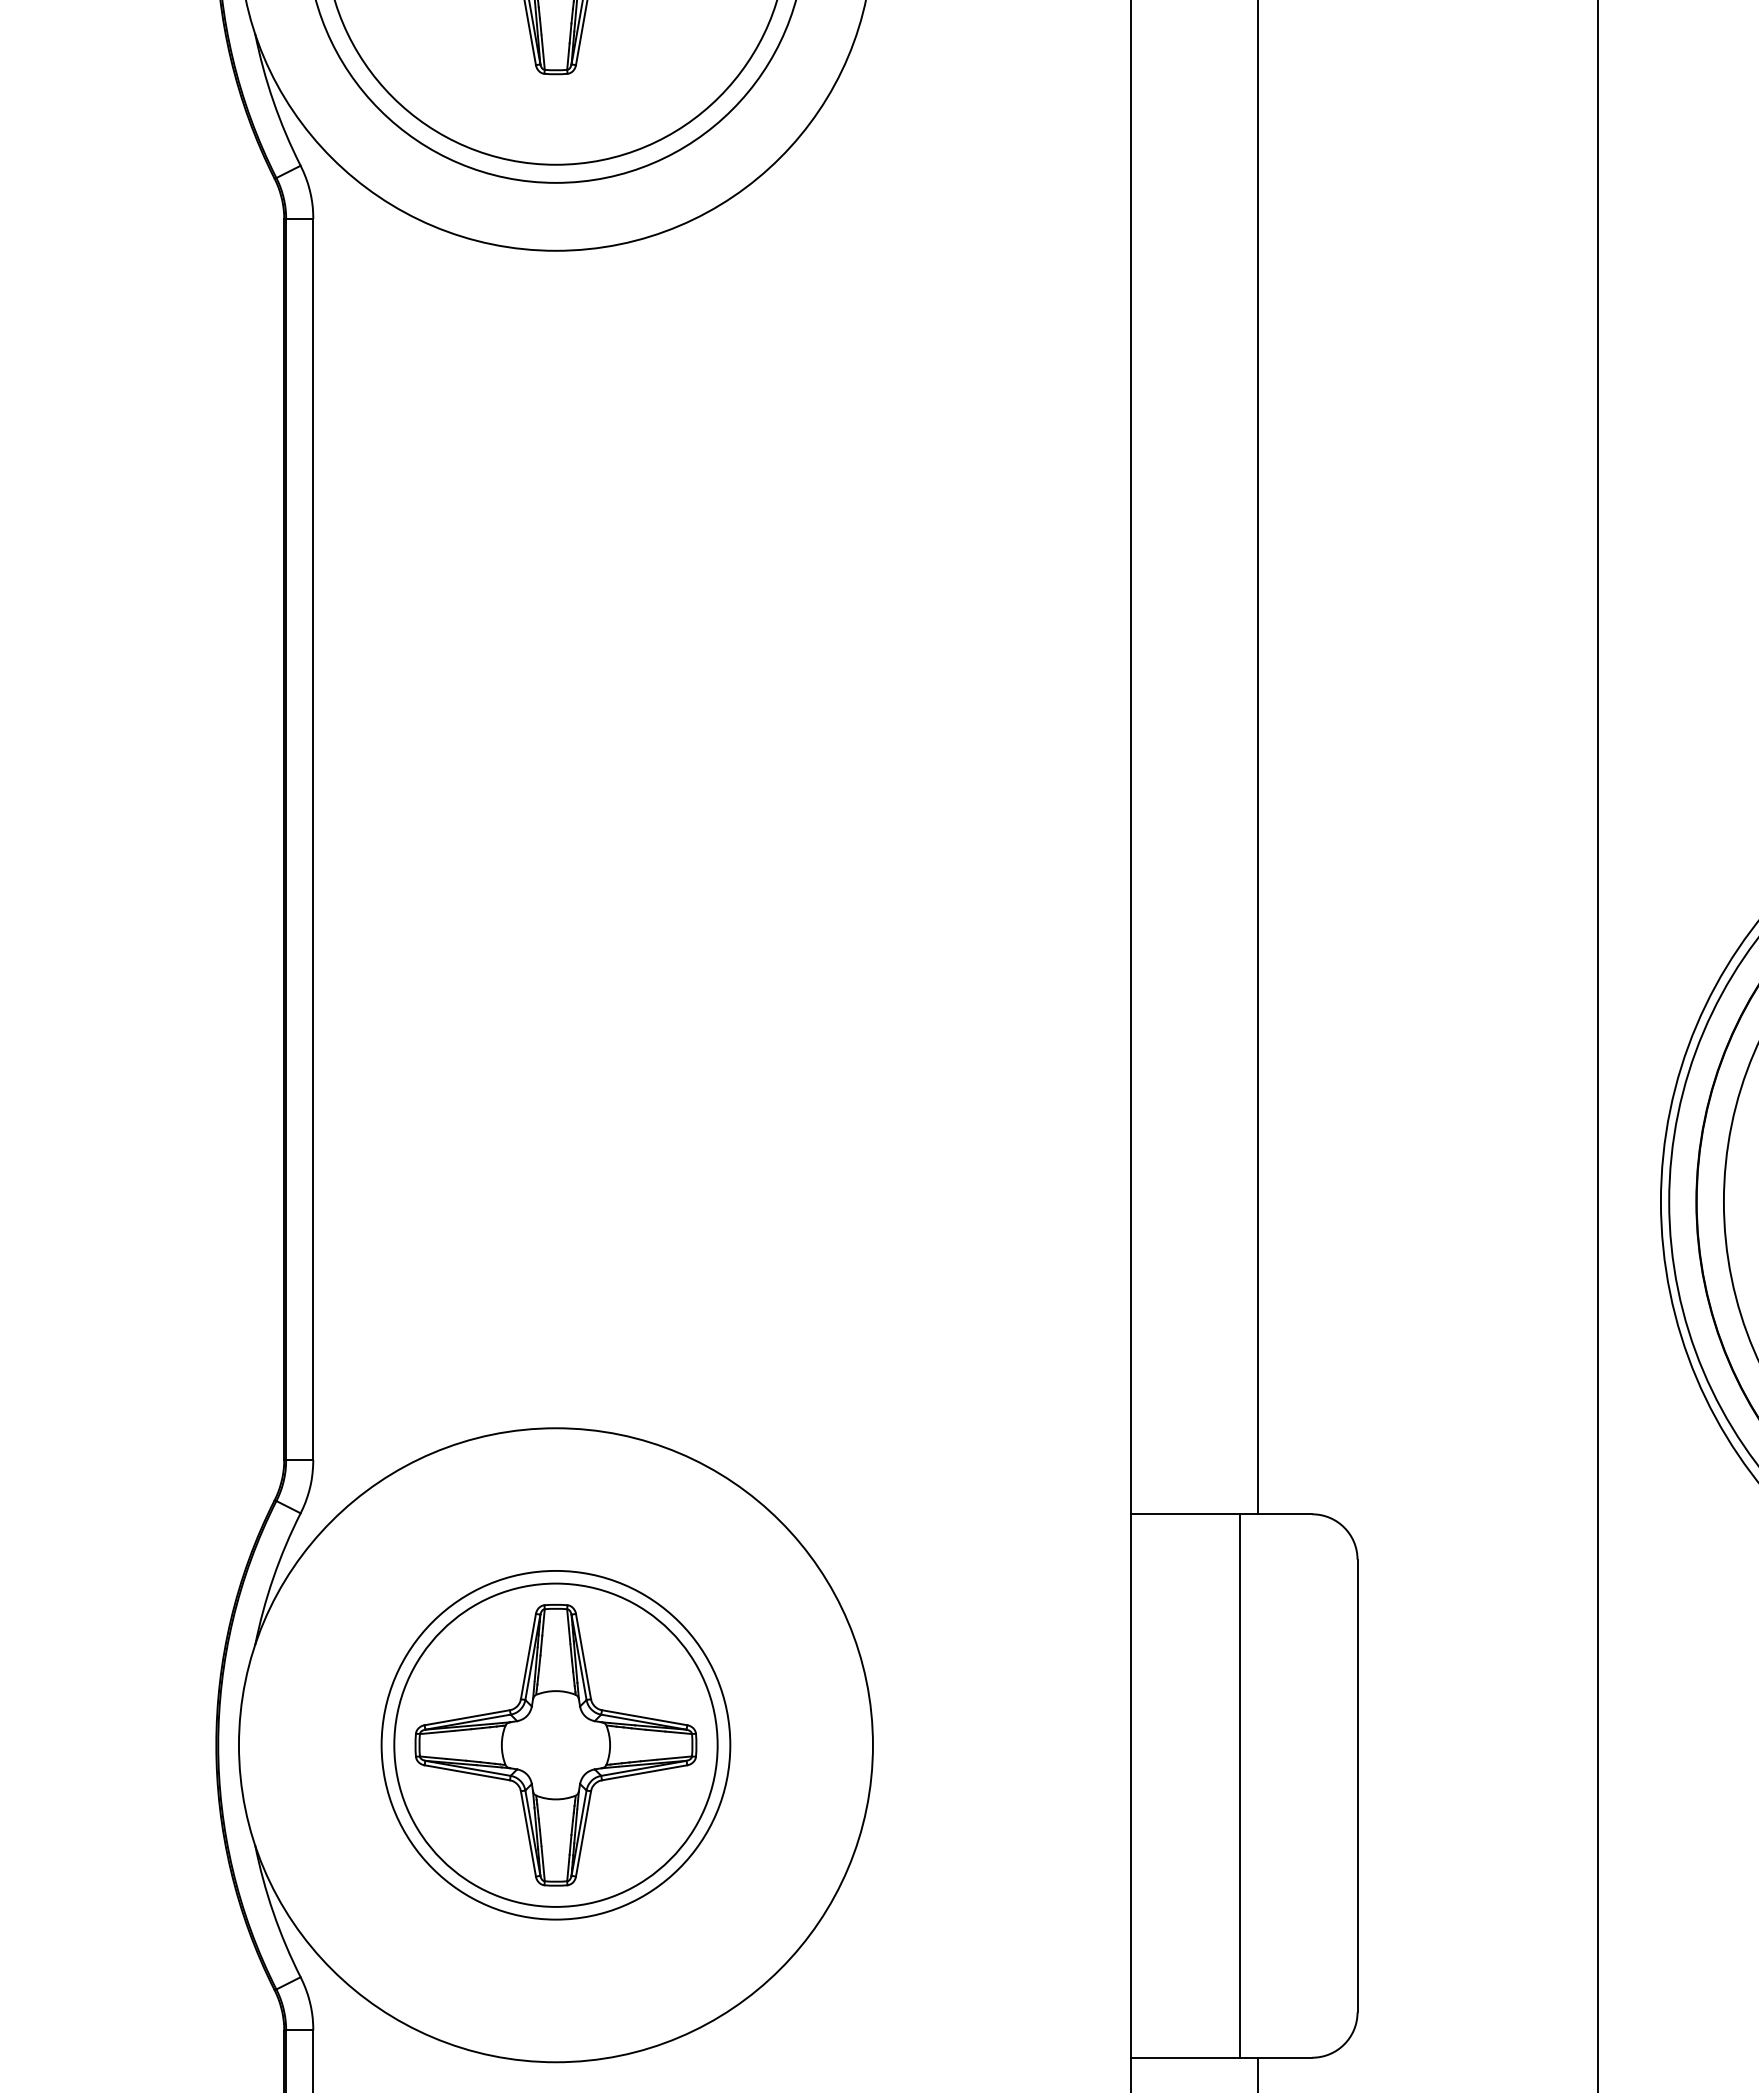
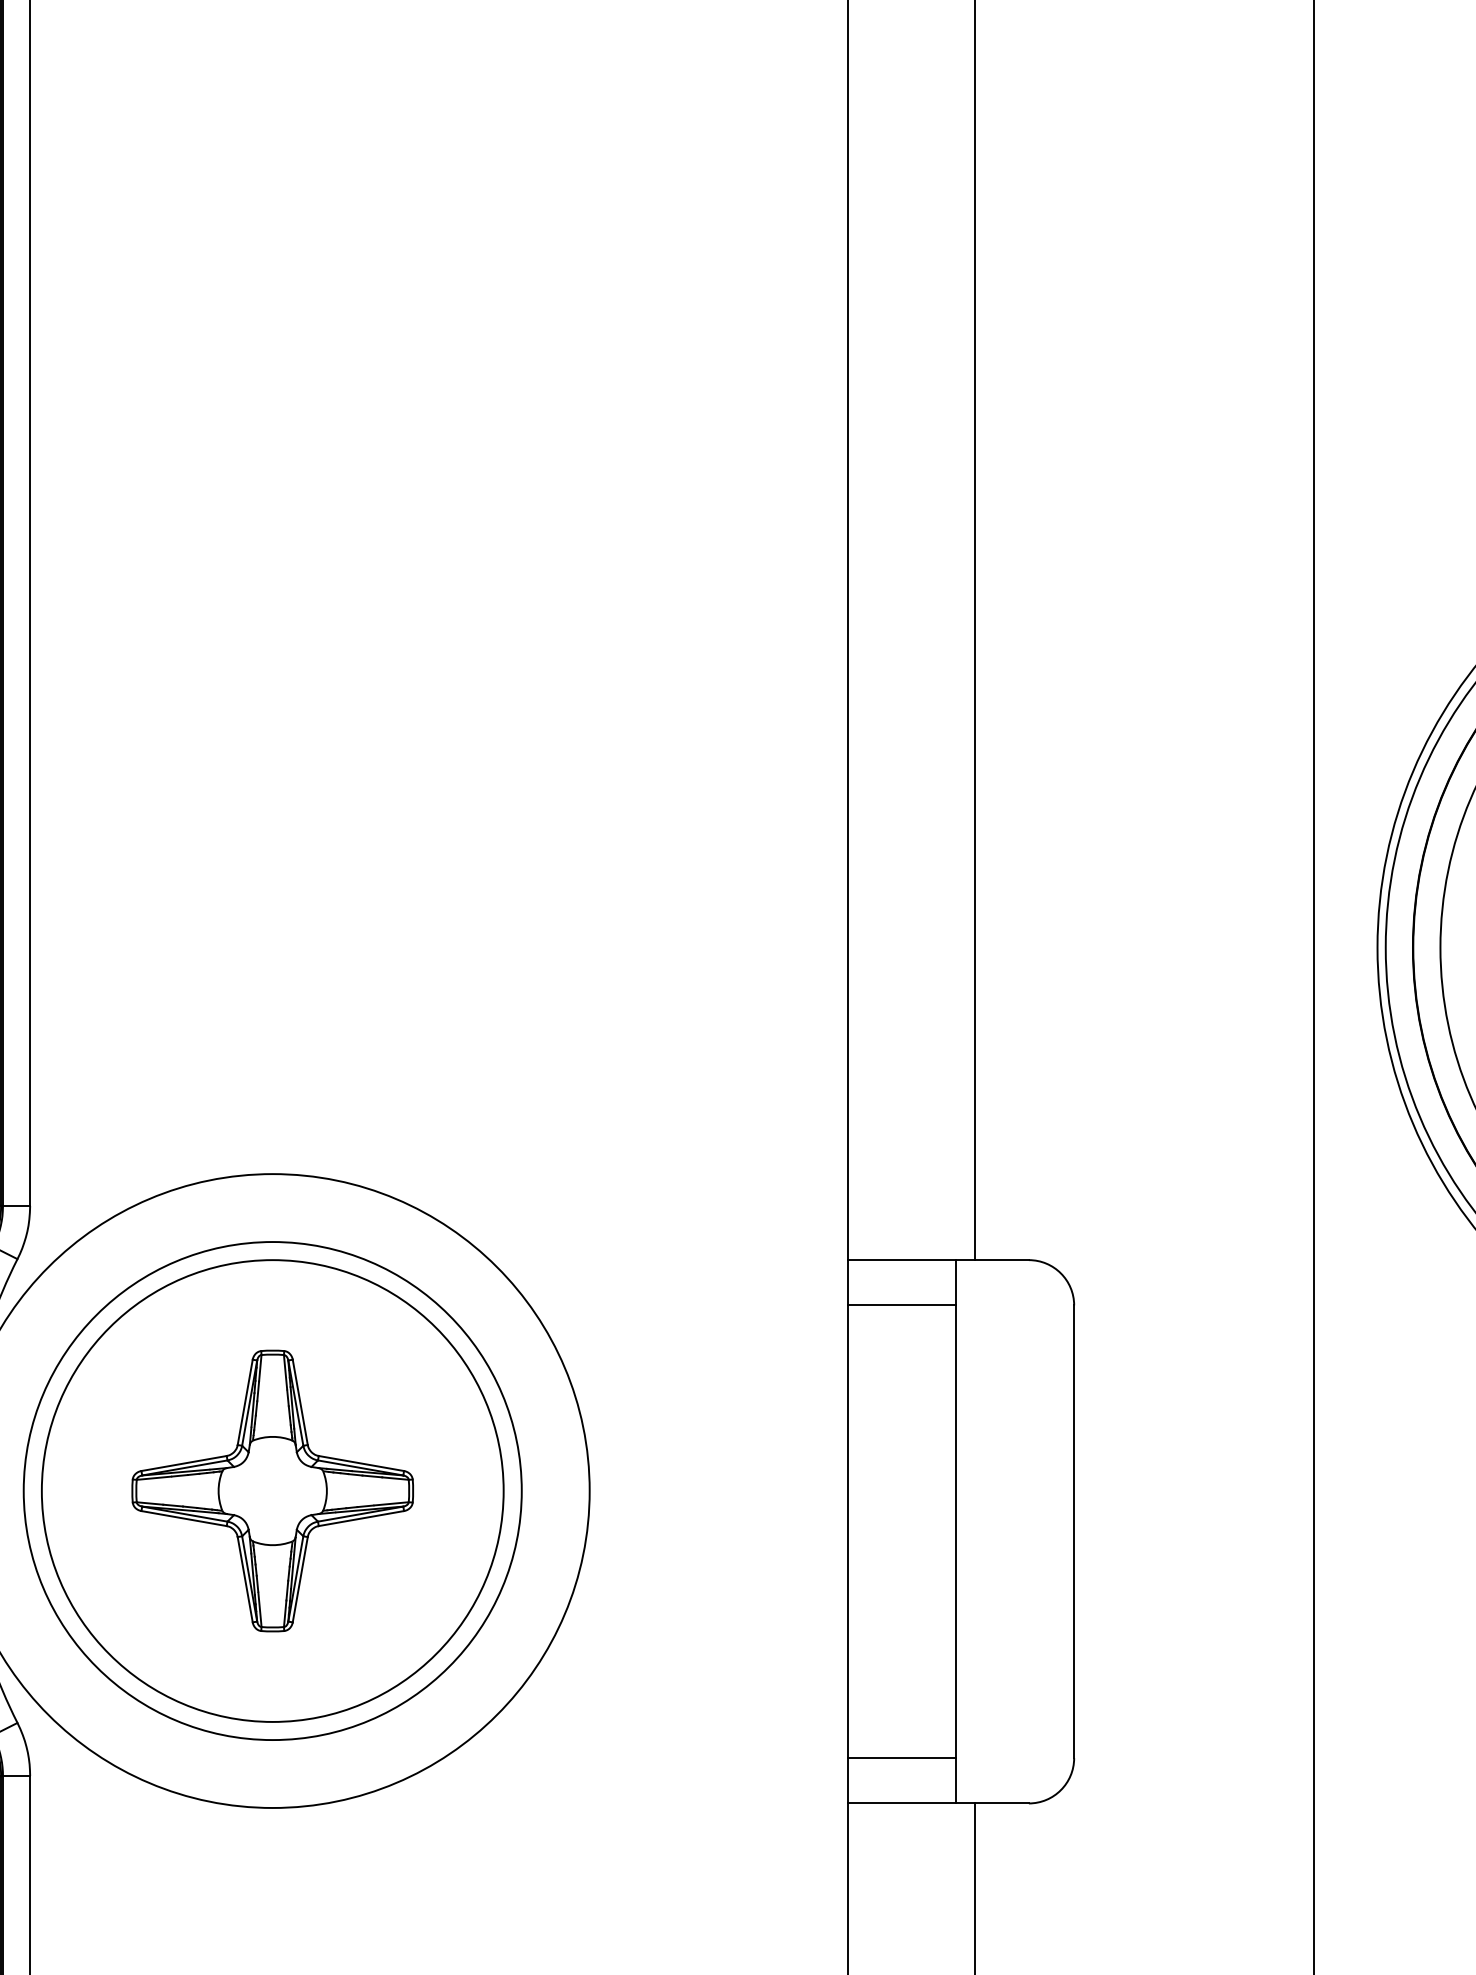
line: (1185, 1559) -> (902, 1305), added
circle: (555, 1745) -> (272, 1491), size x1.43
circle: (555, 1745) -> (272, 1491), size x1.43
line: (1185, 2012) -> (902, 1758), added

